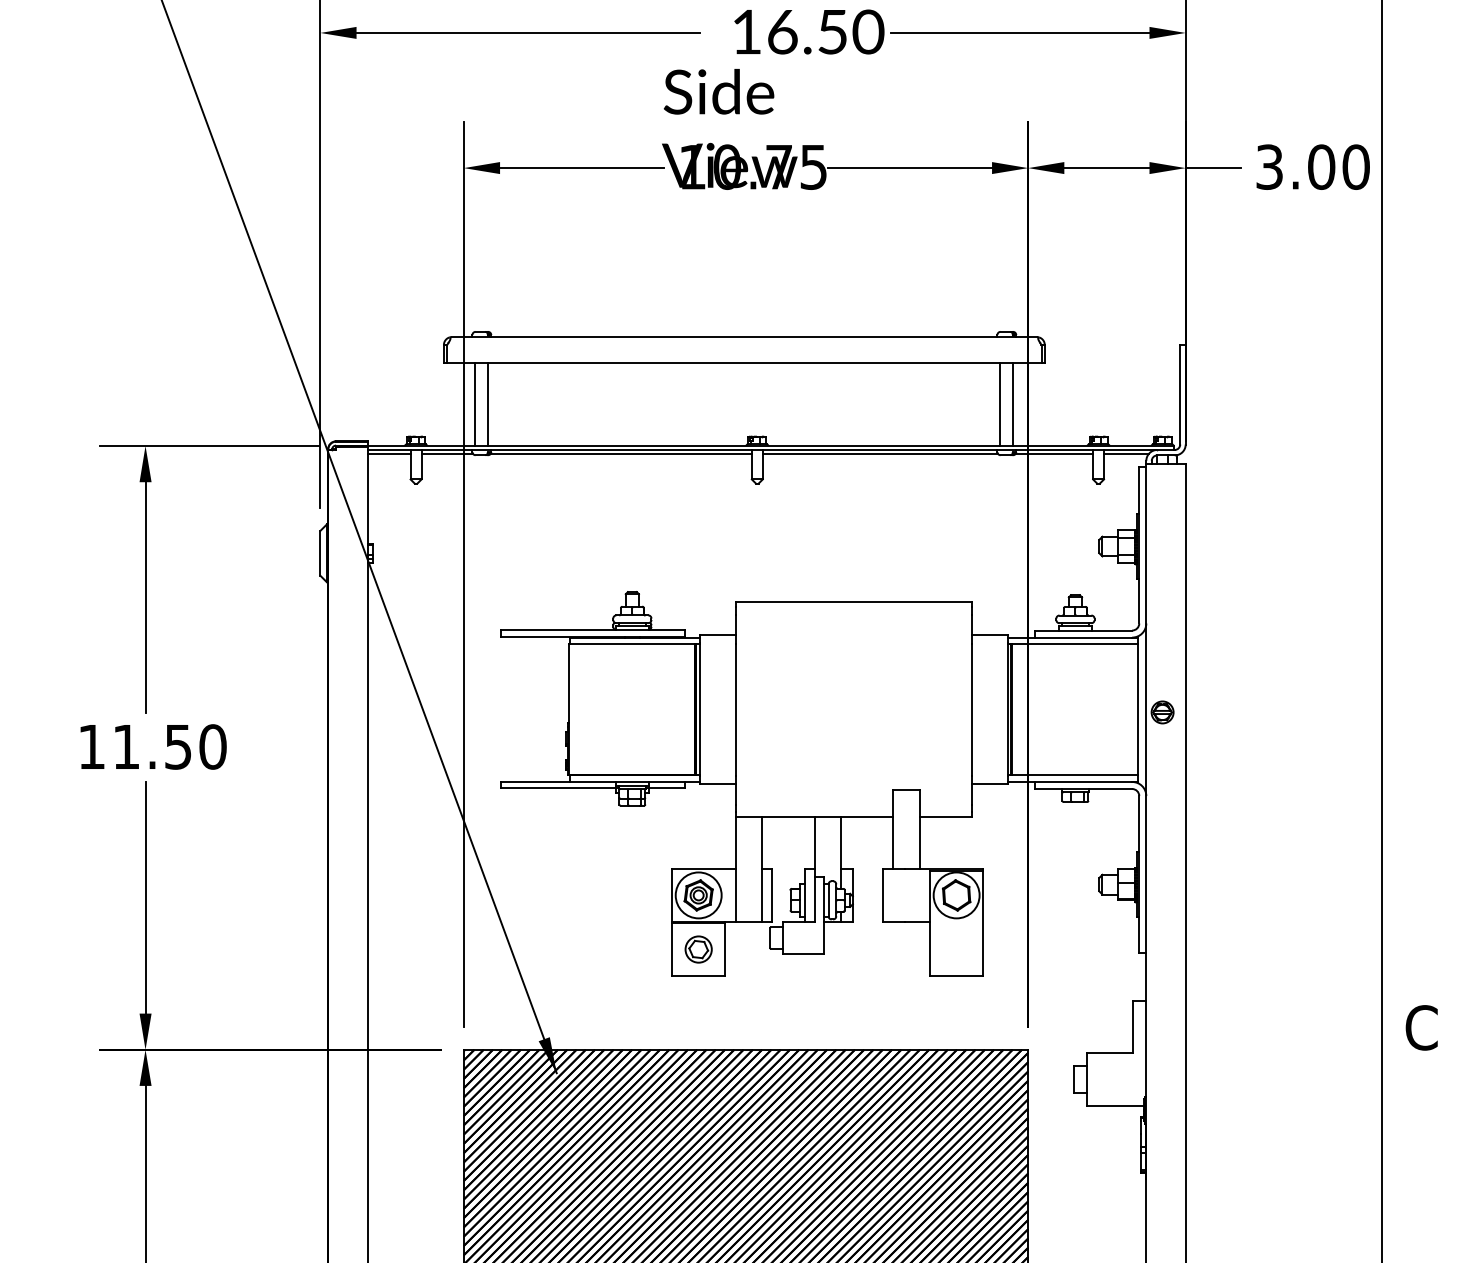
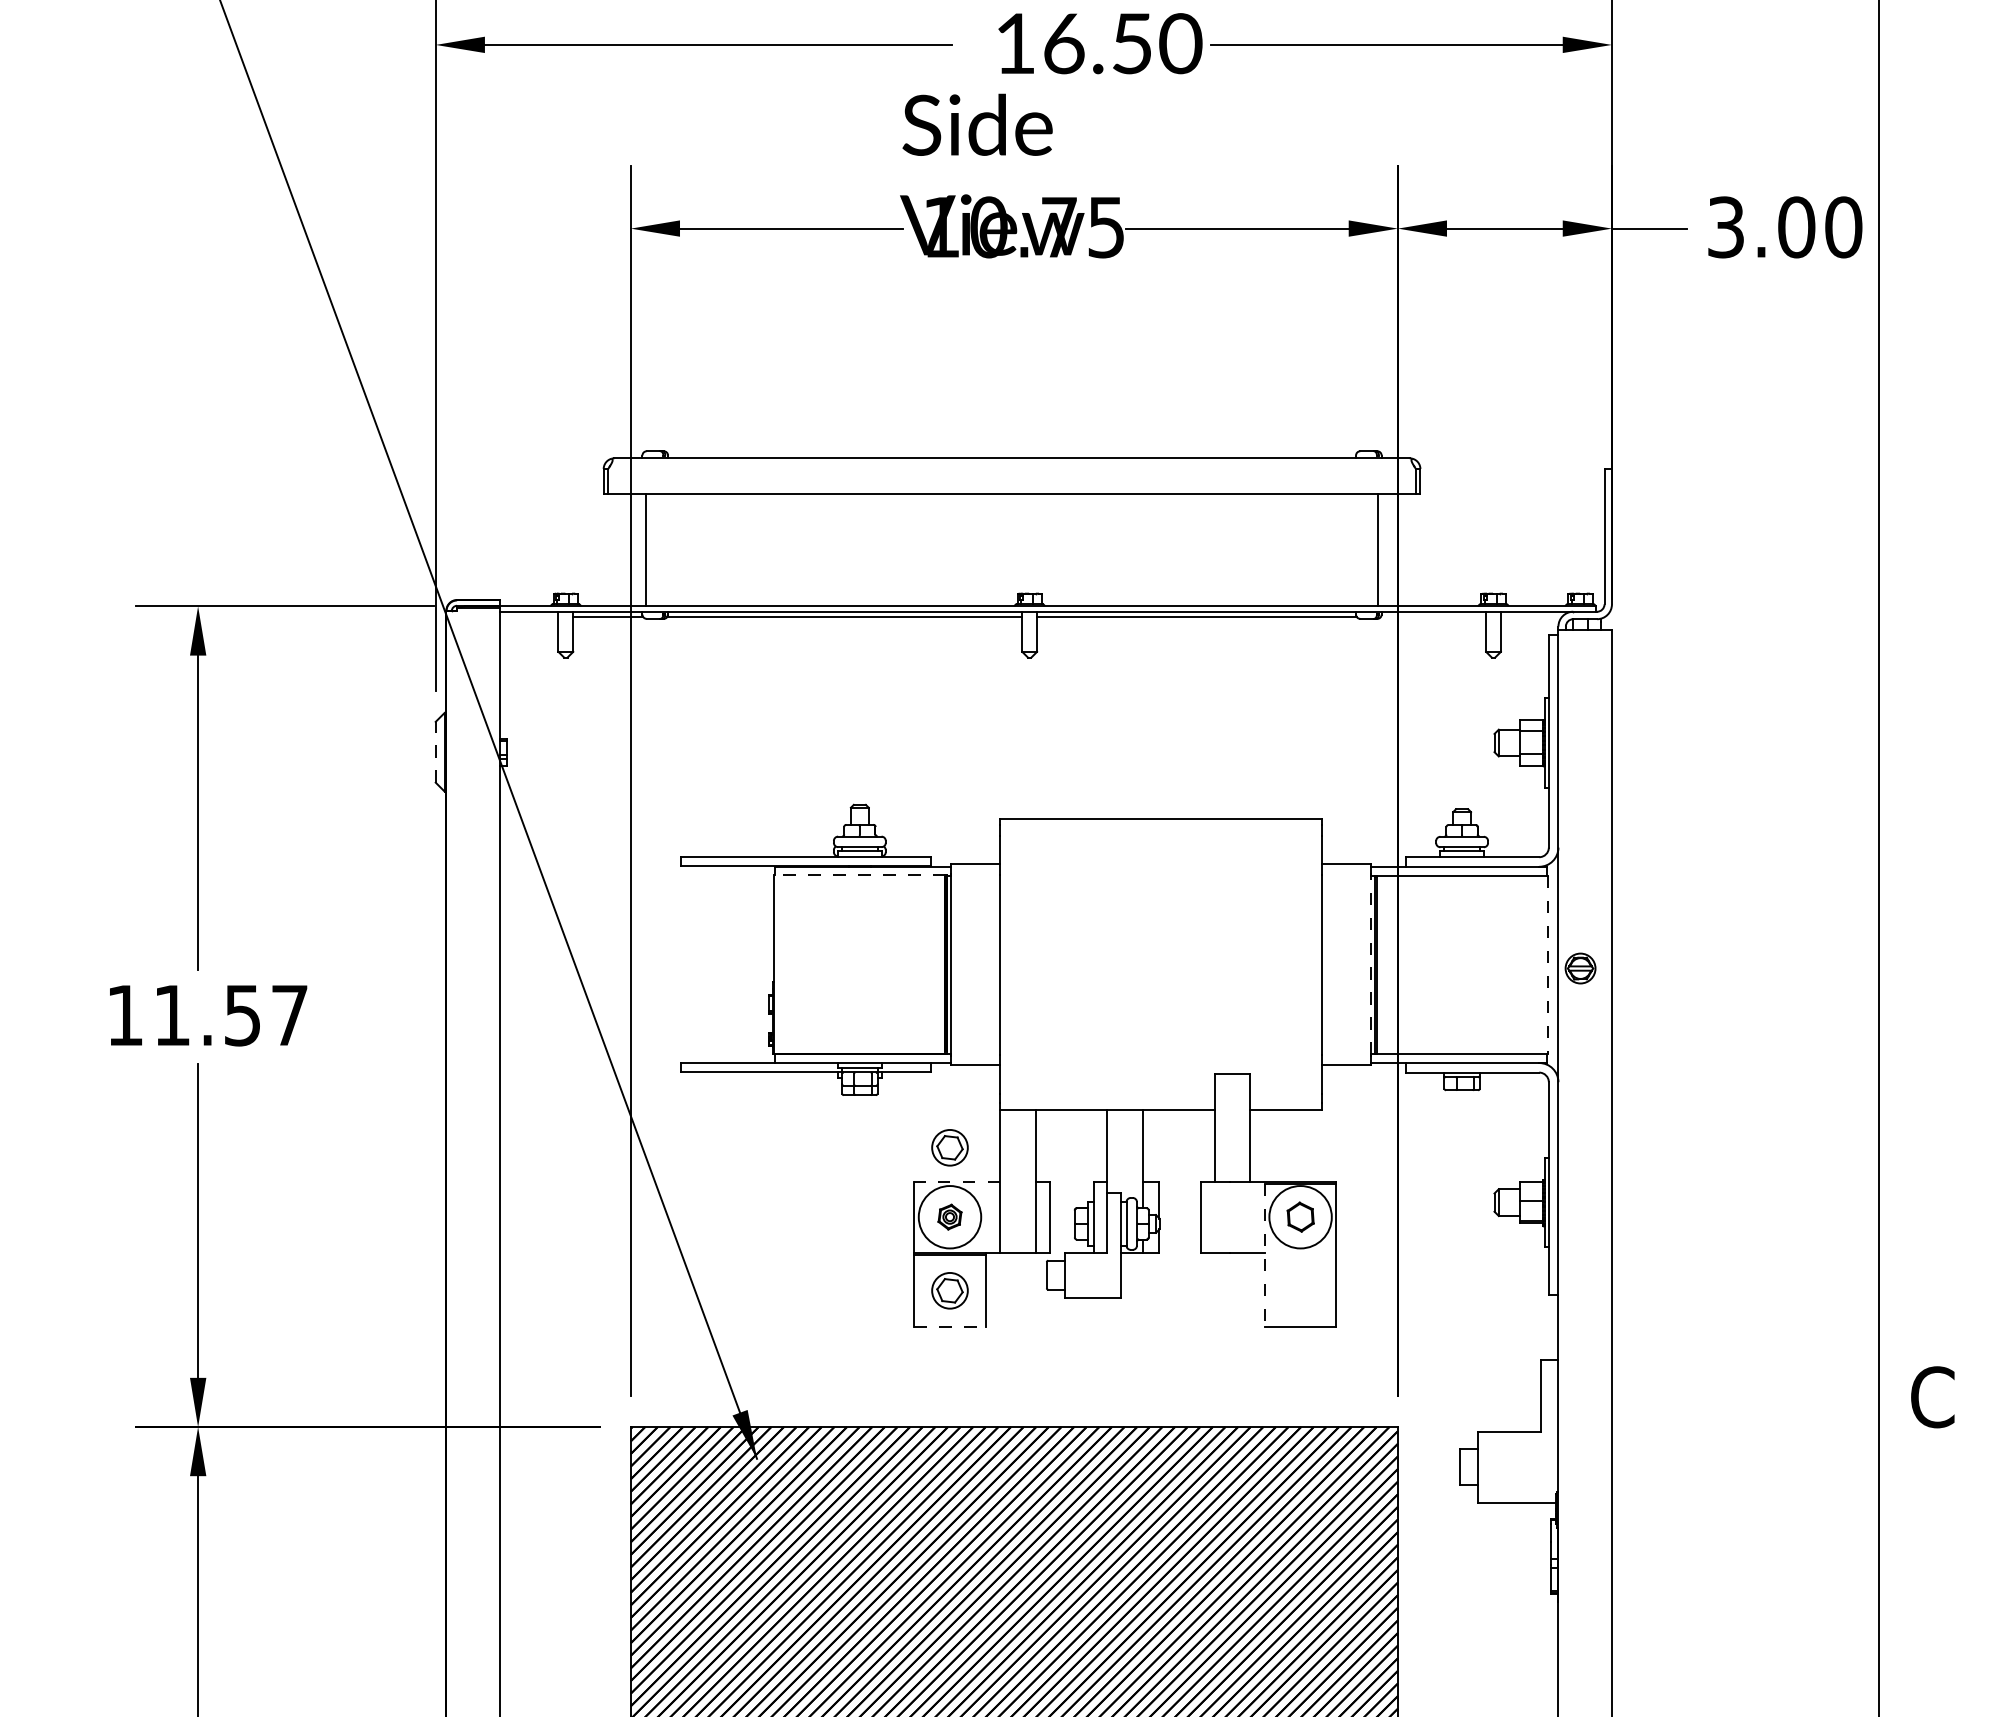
line: (488, 404) -> (664, 550), removed
line: (999, 404) -> (1359, 550), removed
line: (388, 454) -> (528, 617), removed
line: (1054, 454) -> (1433, 617), removed
line: (1125, 454) -> (1530, 617), removed
line: (320, 552) -> (435, 751), solid -> dashed
line: (632, 644) -> (859, 875), solid -> dashed
line: (1008, 709) -> (1370, 964), solid -> dashed
line: (1138, 710) -> (1547, 965), solid -> dashed
text: (212, 747) -> (289, 1015), 11.50 -> 11.57
part: (698, 844) -> (949, 1147), added
line: (703, 869) -> (956, 1181), solid -> dashed
part: (698, 894) -> (949, 1216), size x0.6
part: (956, 894) -> (1300, 1216), size x0.7
line: (930, 923) -> (1264, 1255), solid -> dashed
line: (699, 975) -> (950, 1326), solid -> dashed

